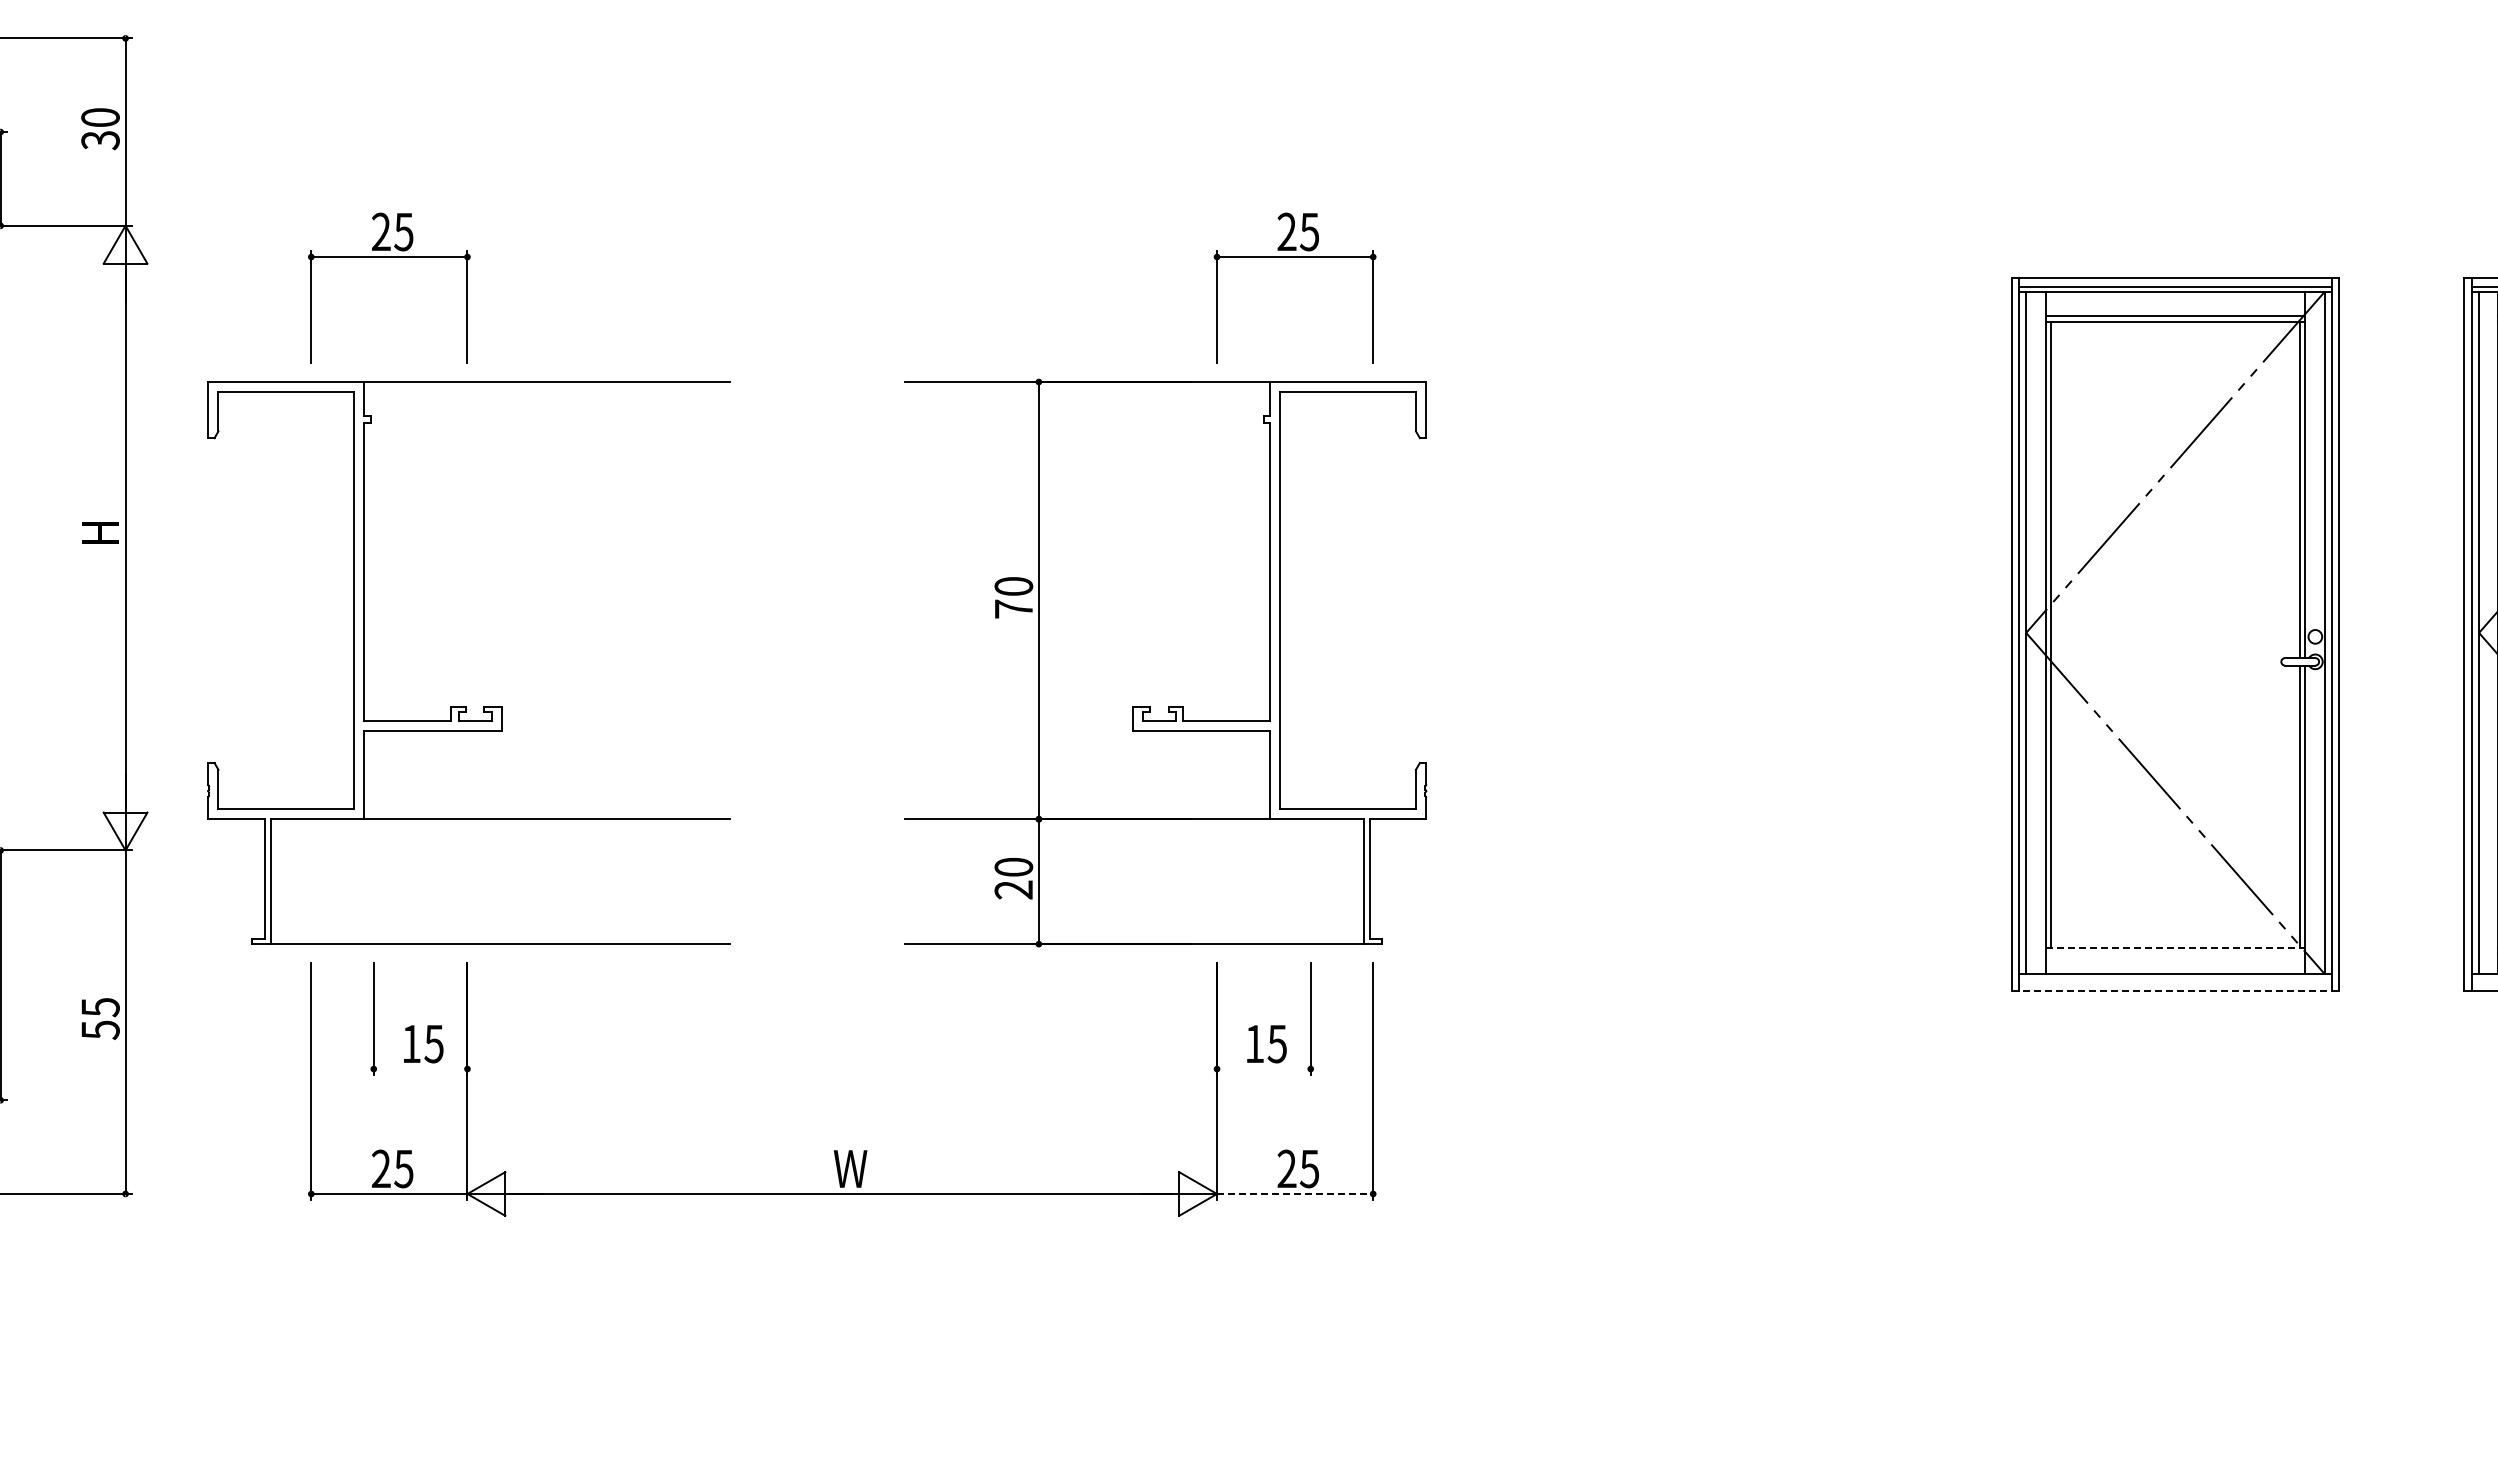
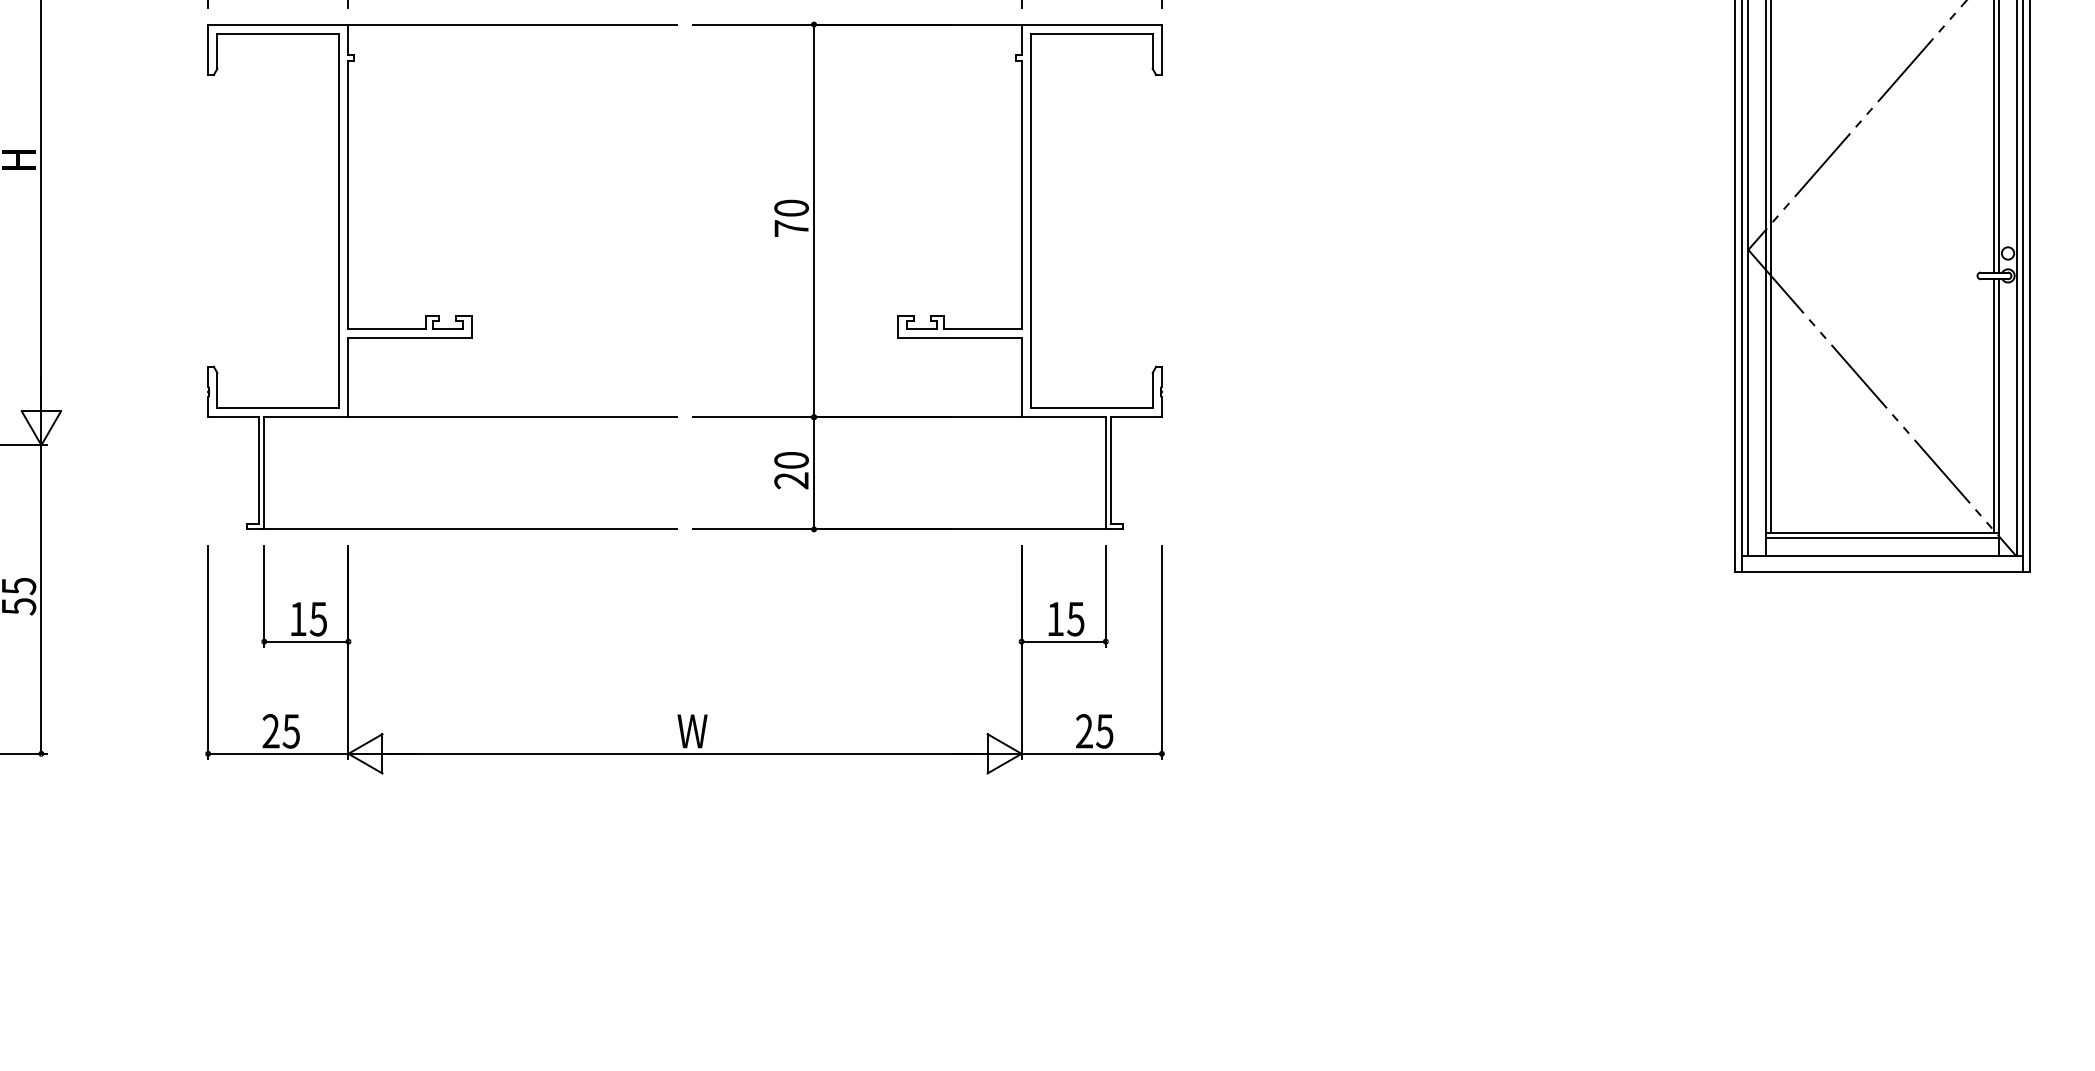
part: (1165, 662) -> (927, 276), moved
part: (466, 706) -> (440, 316), moved
line: (2175, 948) -> (1882, 533), dashed -> solid
line: (2175, 953) -> (1882, 537), added
line: (2175, 991) -> (1882, 571), dashed -> solid
line: (420, 1069) -> (306, 642), added
line: (1263, 1069) -> (1063, 642), added
line: (1295, 1193) -> (1092, 753), dashed -> solid

